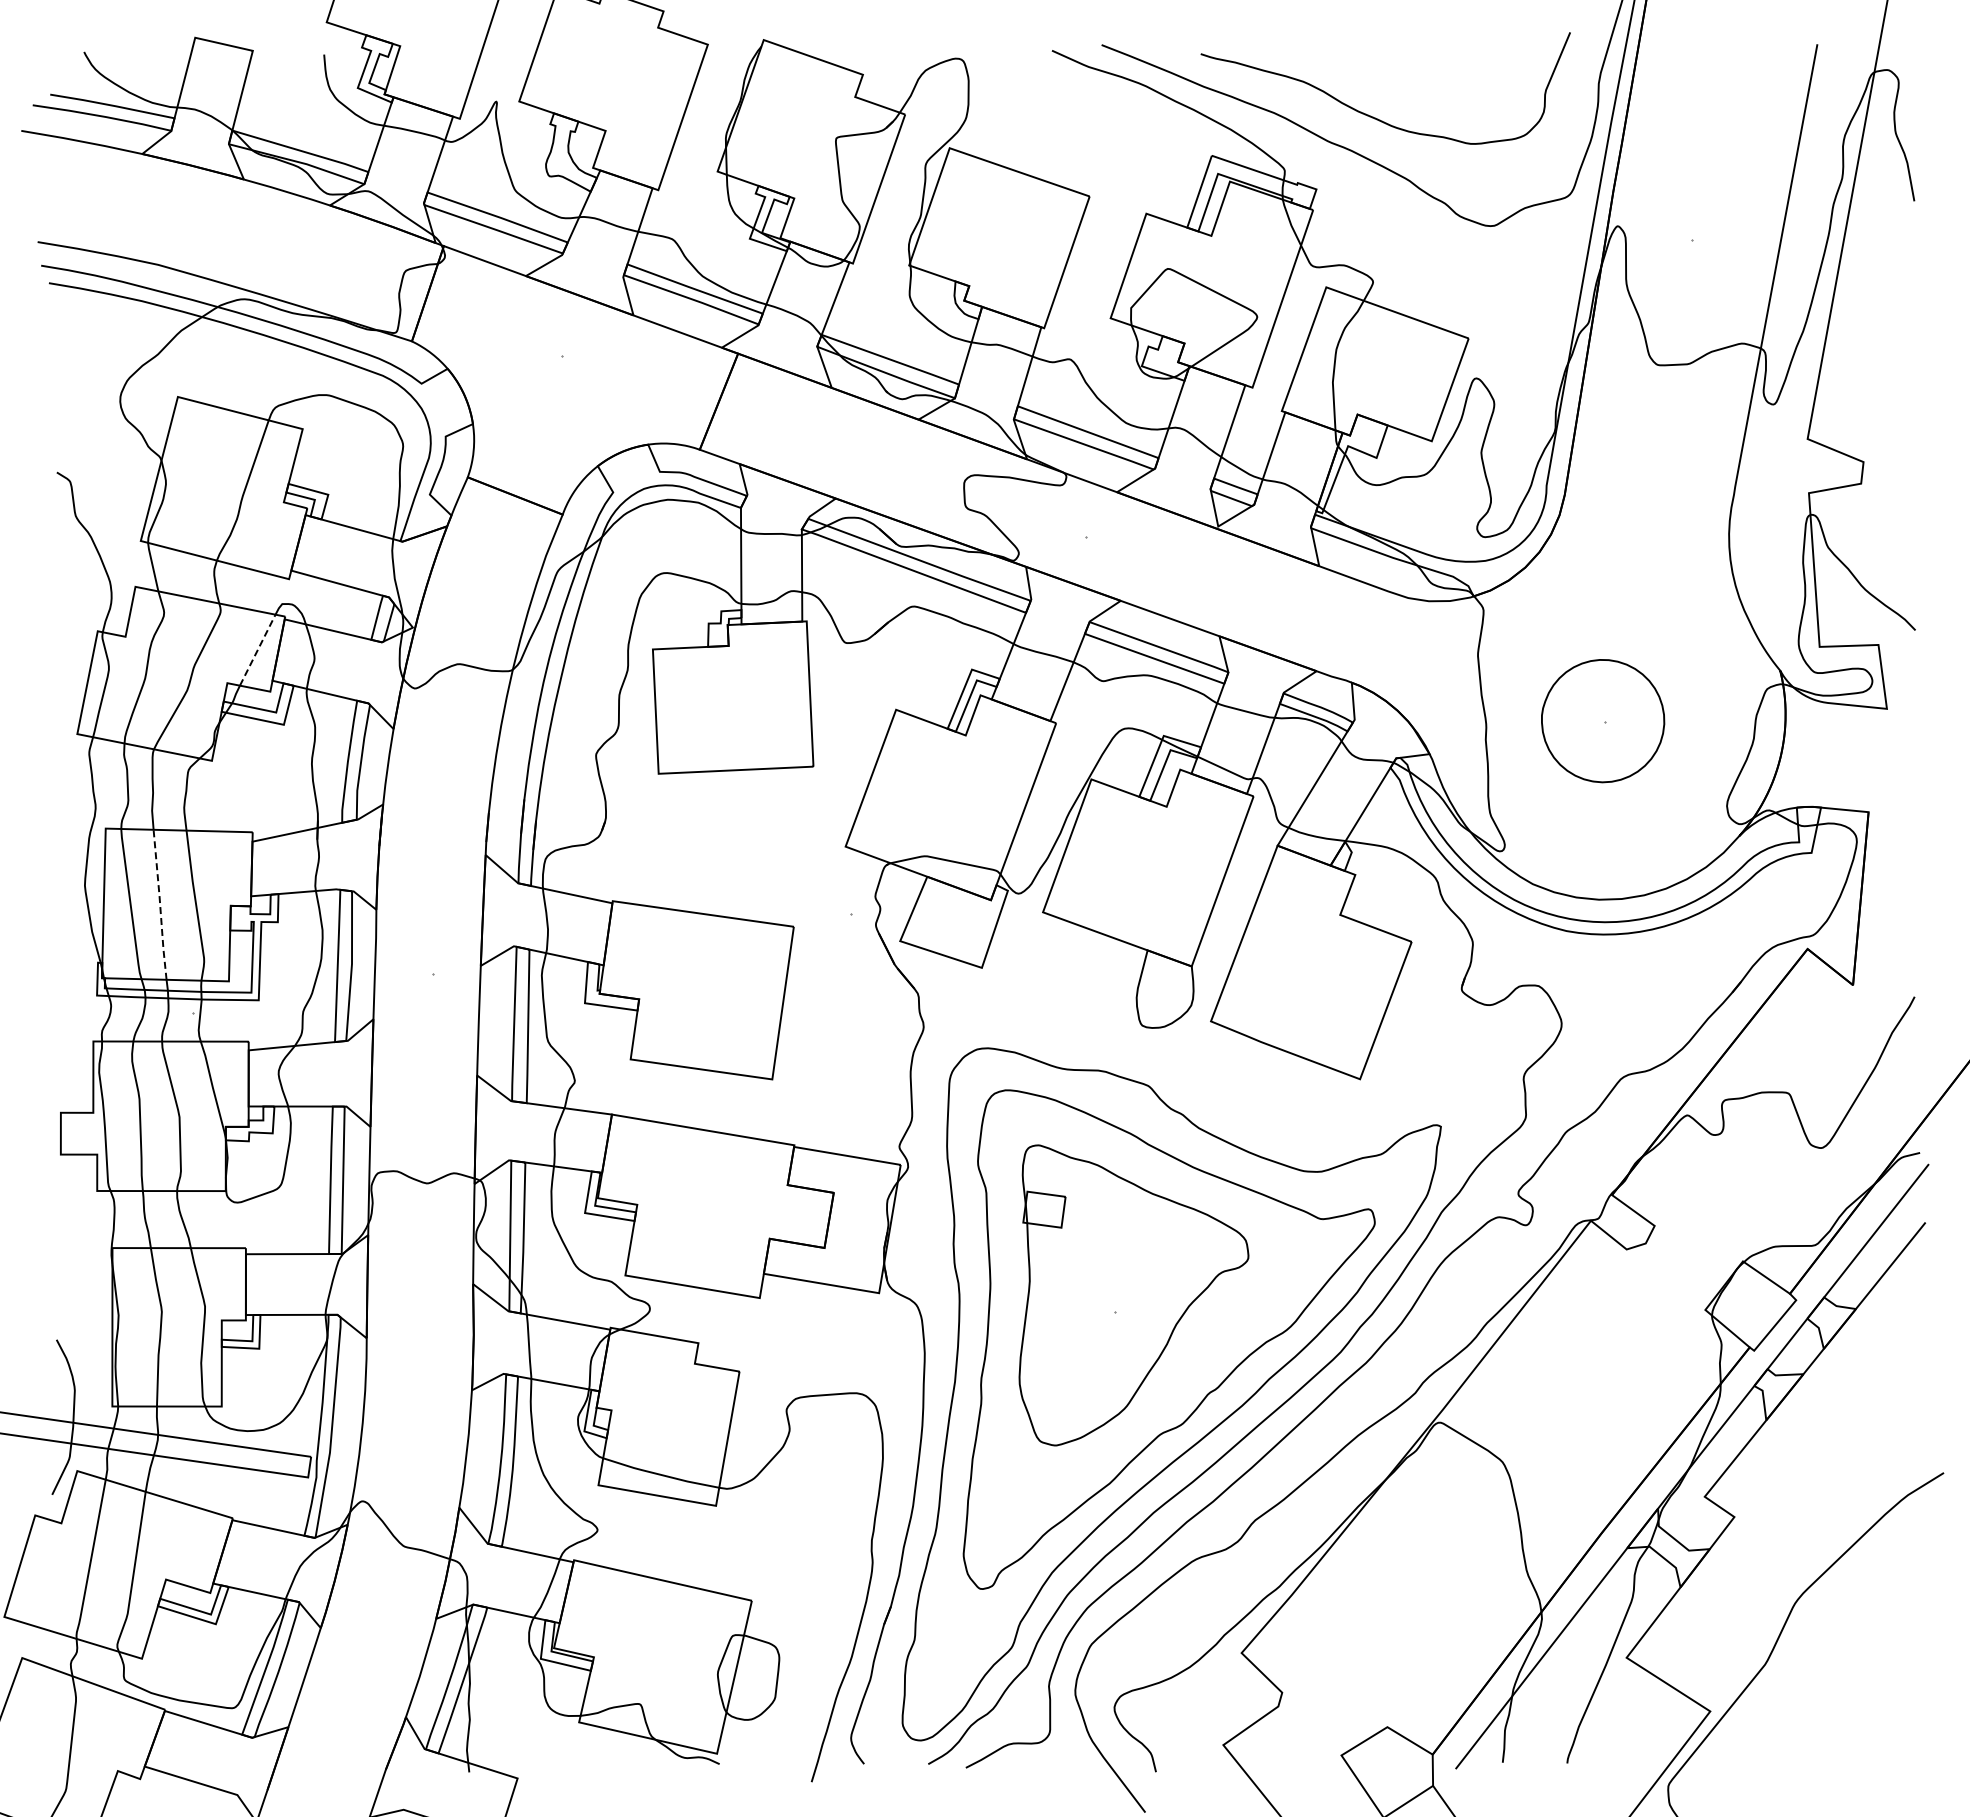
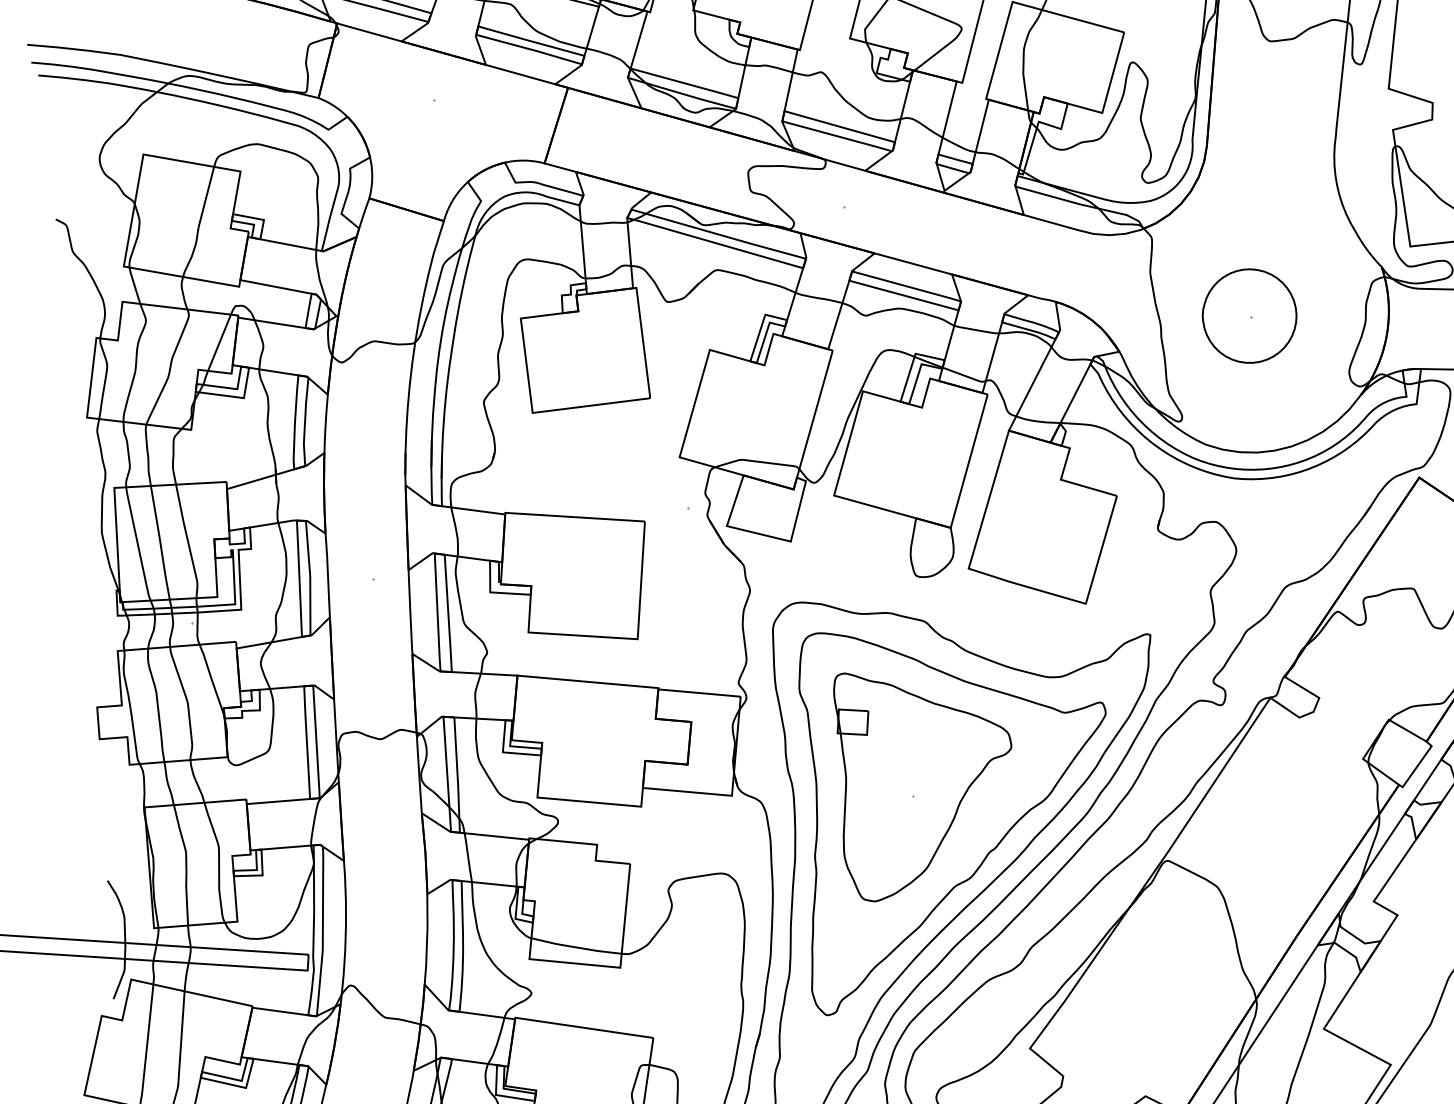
line: (257, 650) -> (219, 343), dashed -> solid
line: (160, 904) -> (160, 542), dashed -> solid

